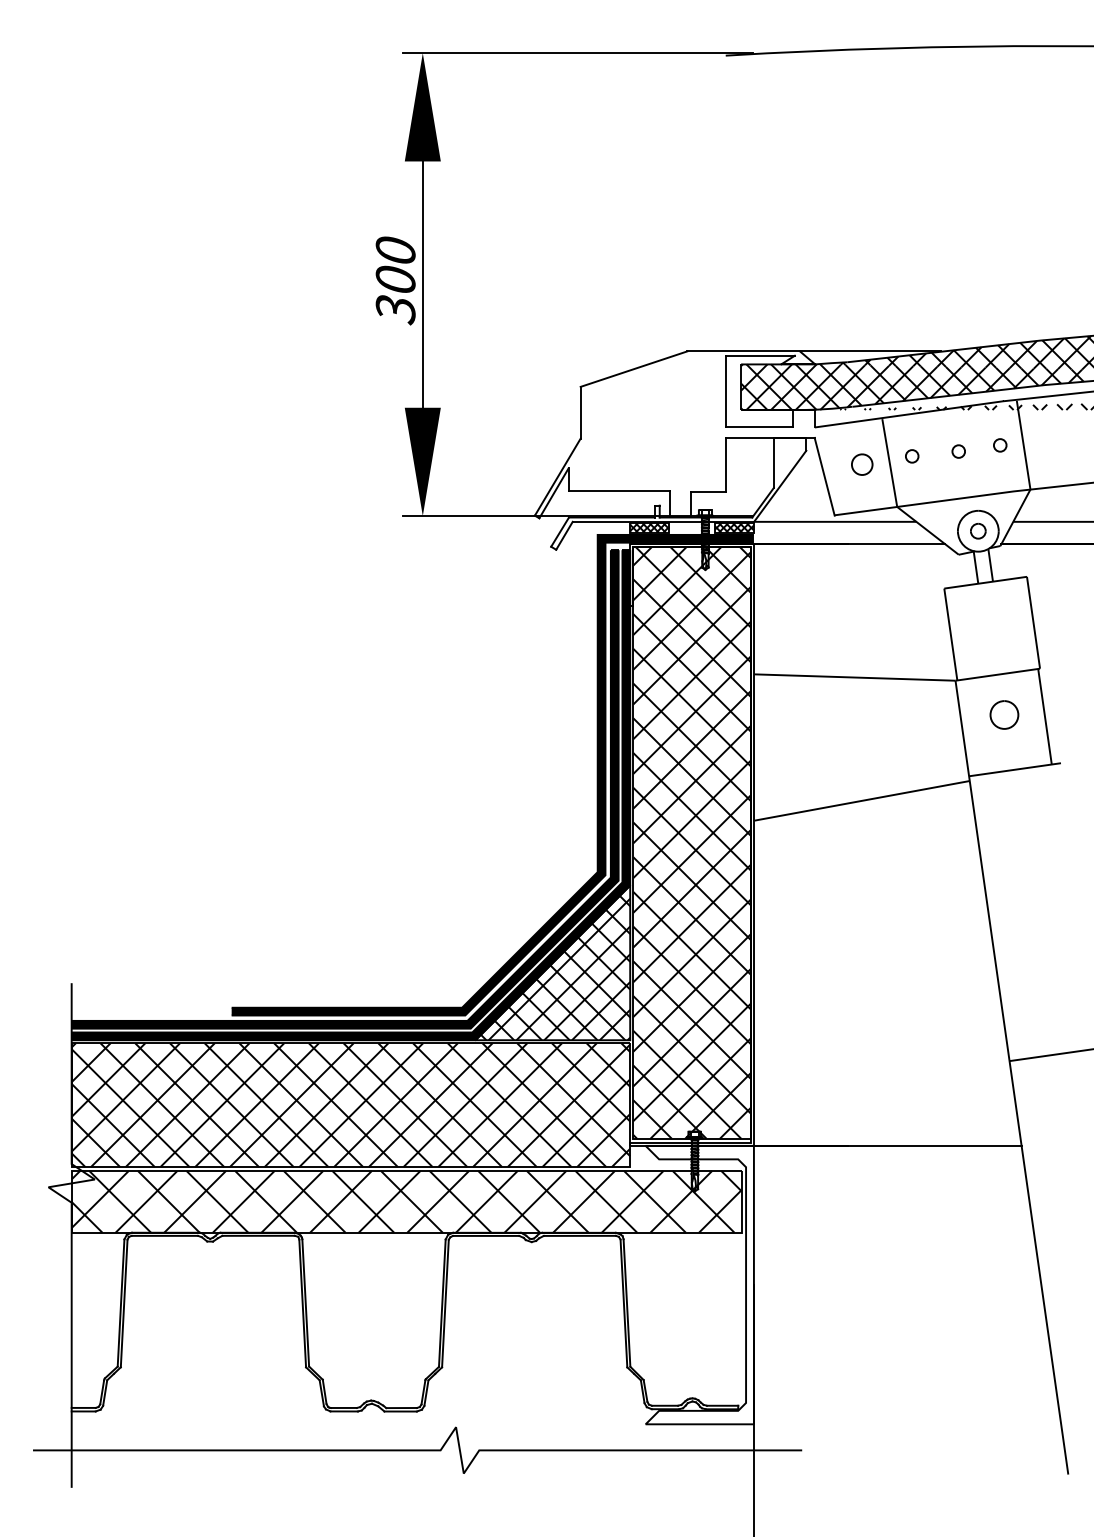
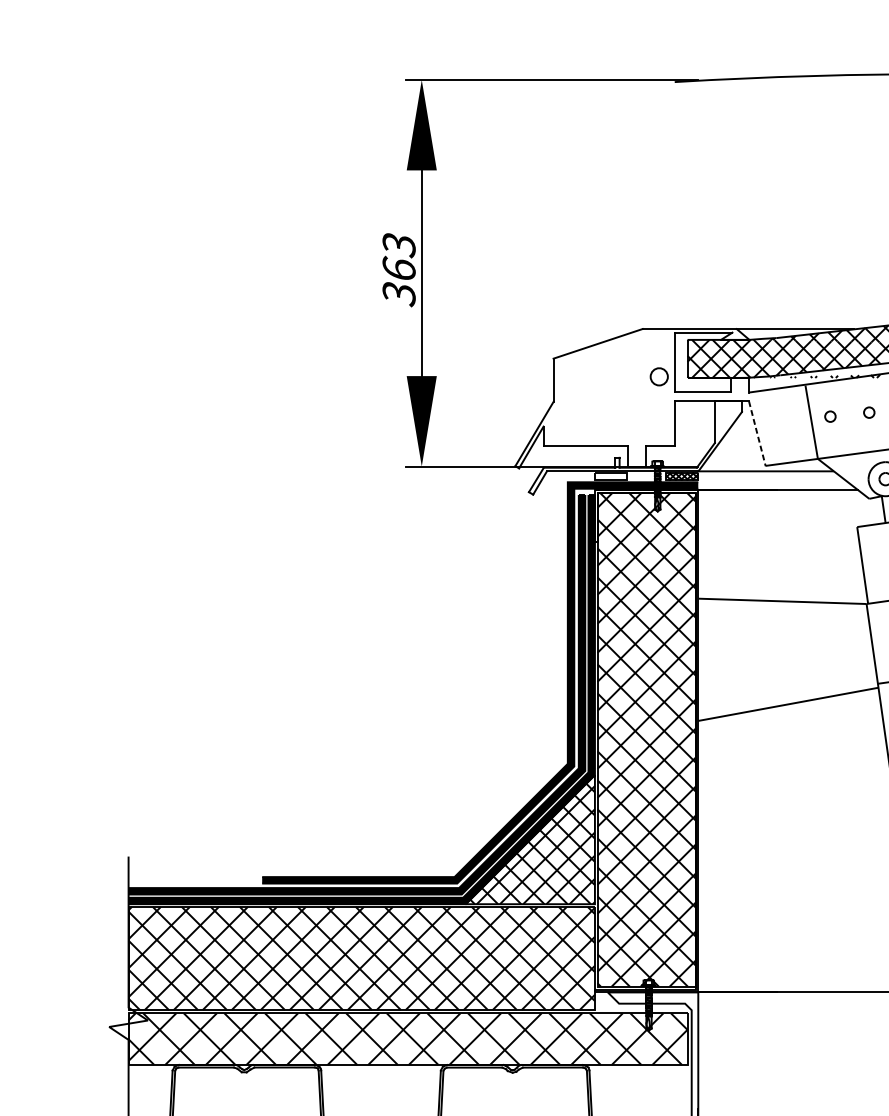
text: (395, 264) -> (398, 256), 300 -> 363
part: (862, 464) -> (659, 376), moved
line: (824, 477) -> (757, 434), solid -> dashed
hatch: (649, 527) -> (611, 476), removed

